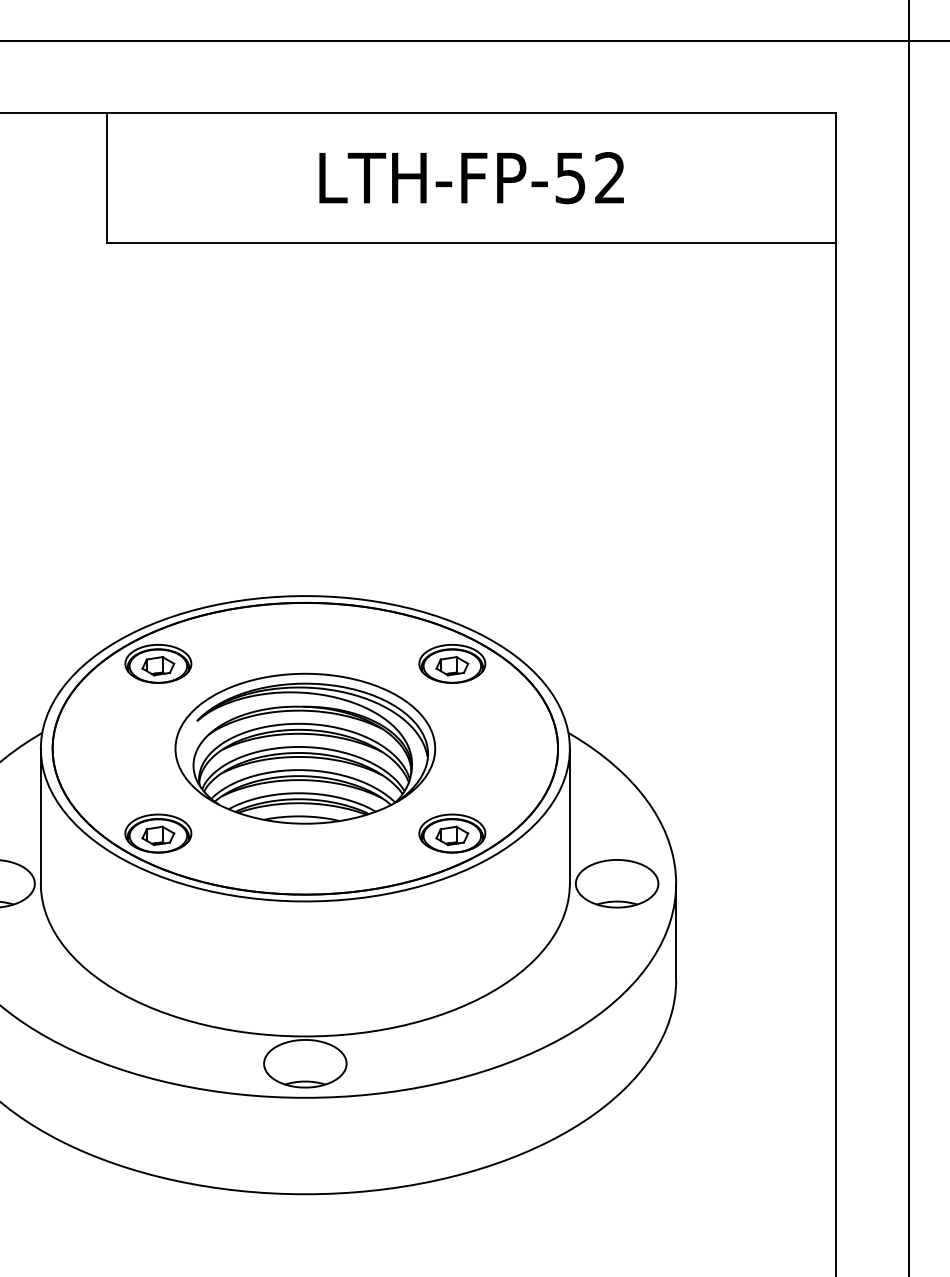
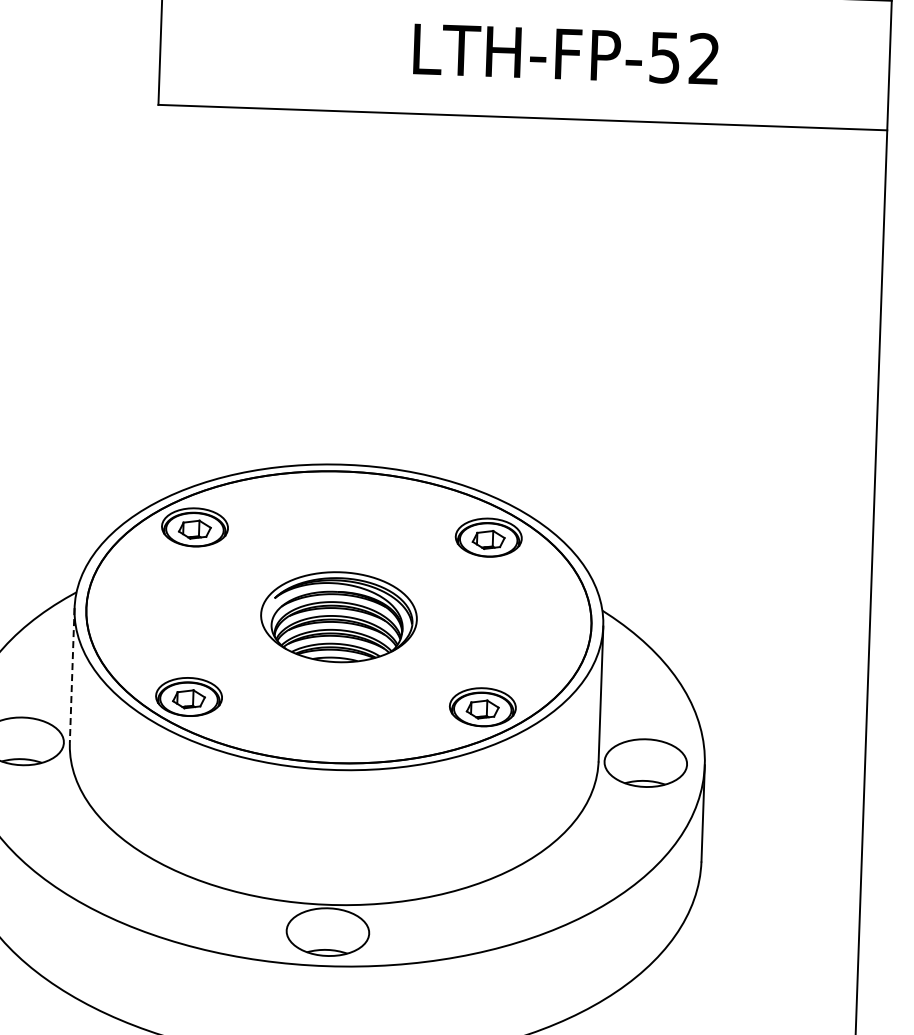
text: (471, 178) -> (565, 54), moved
part: (305, 748) -> (339, 617), size x0.6
line: (40, 816) -> (71, 675), solid -> dashed

